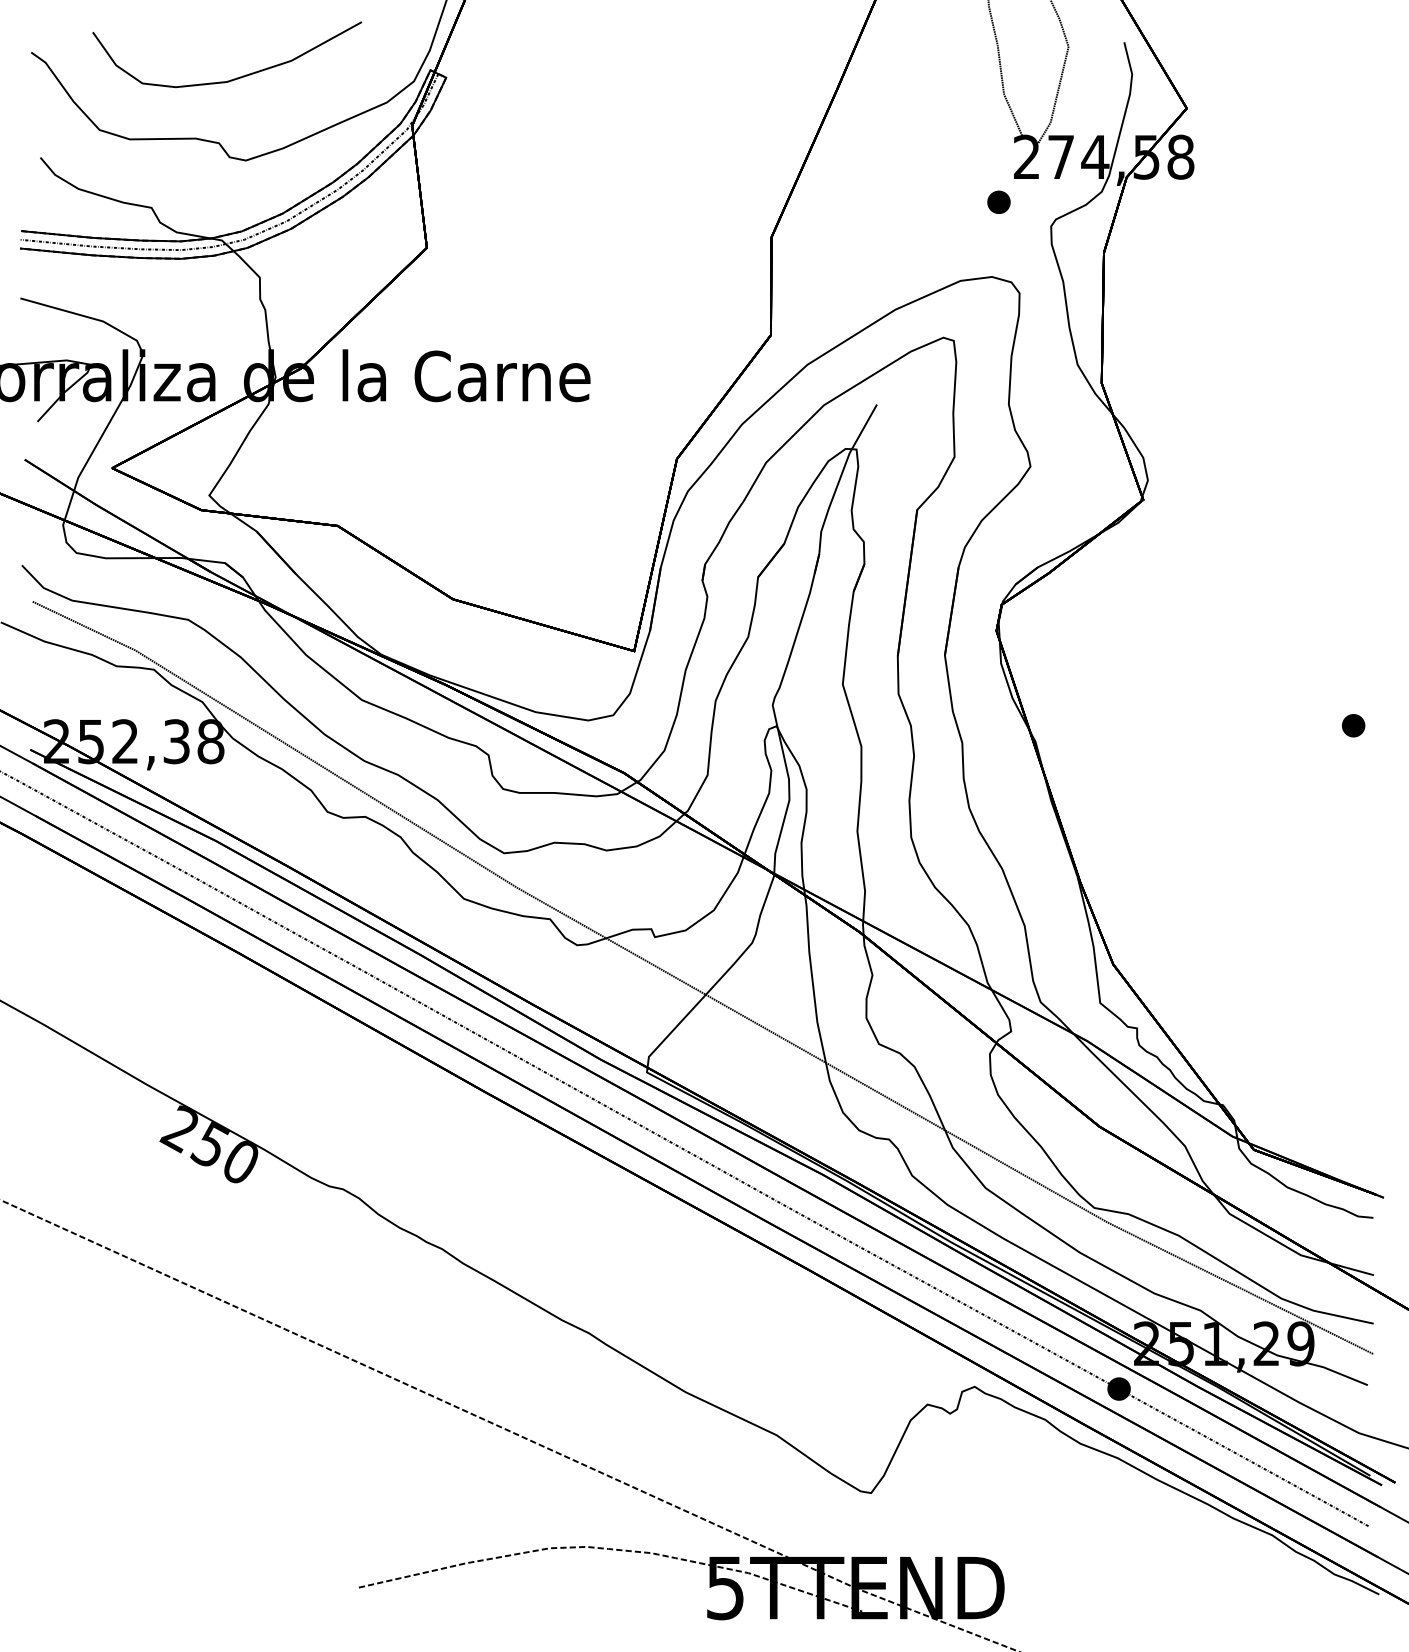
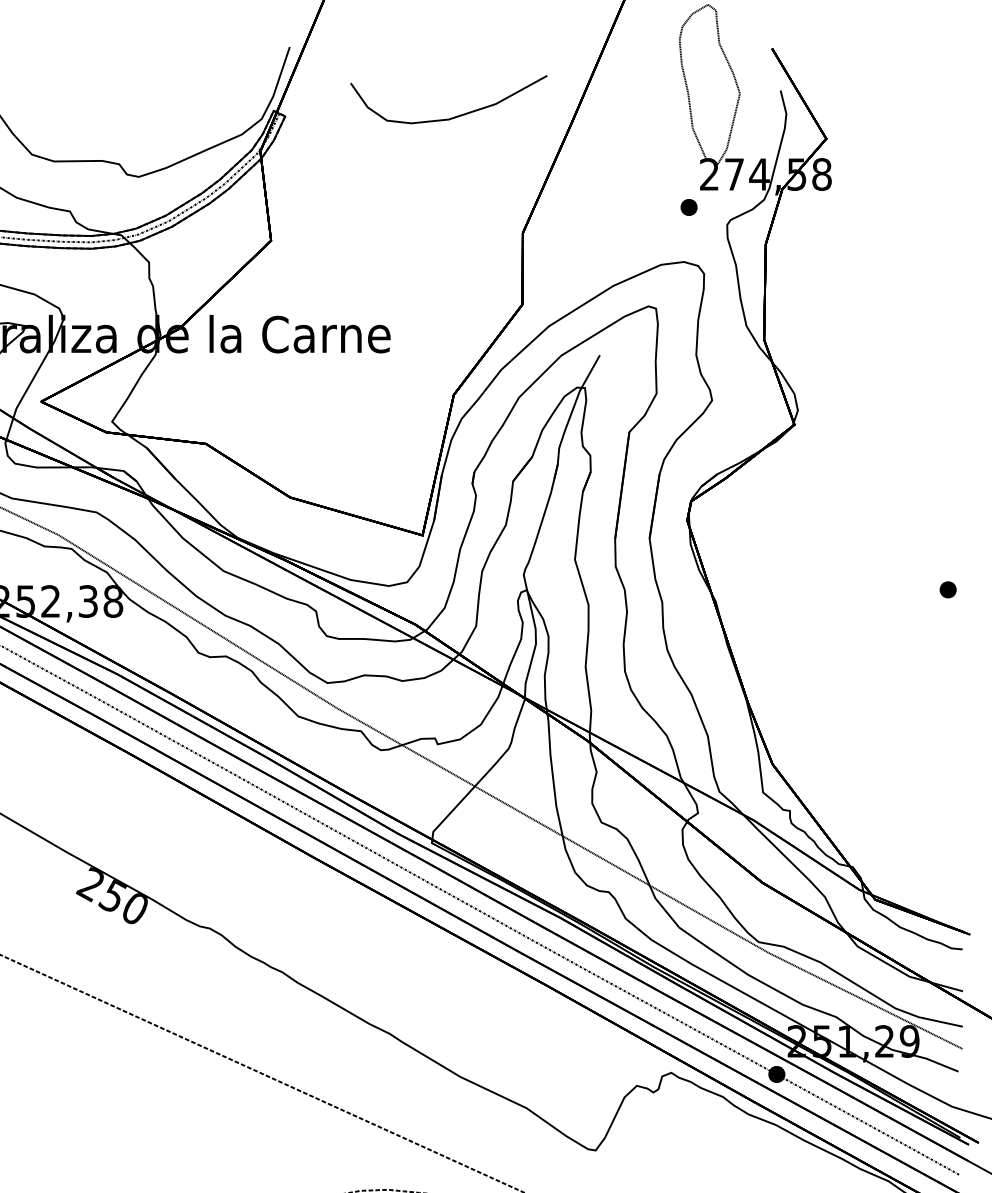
part: (236, 77) -> (455, 116), moved

